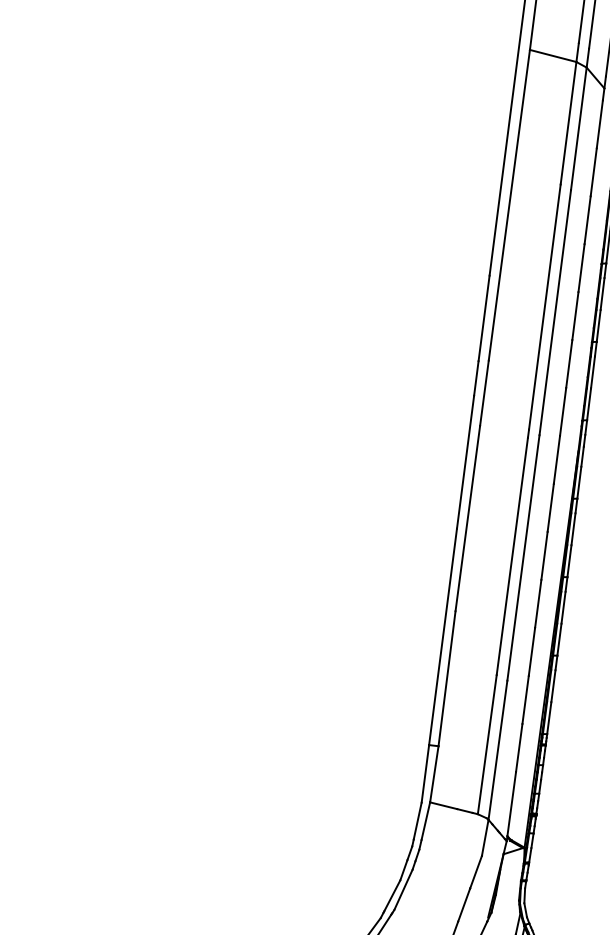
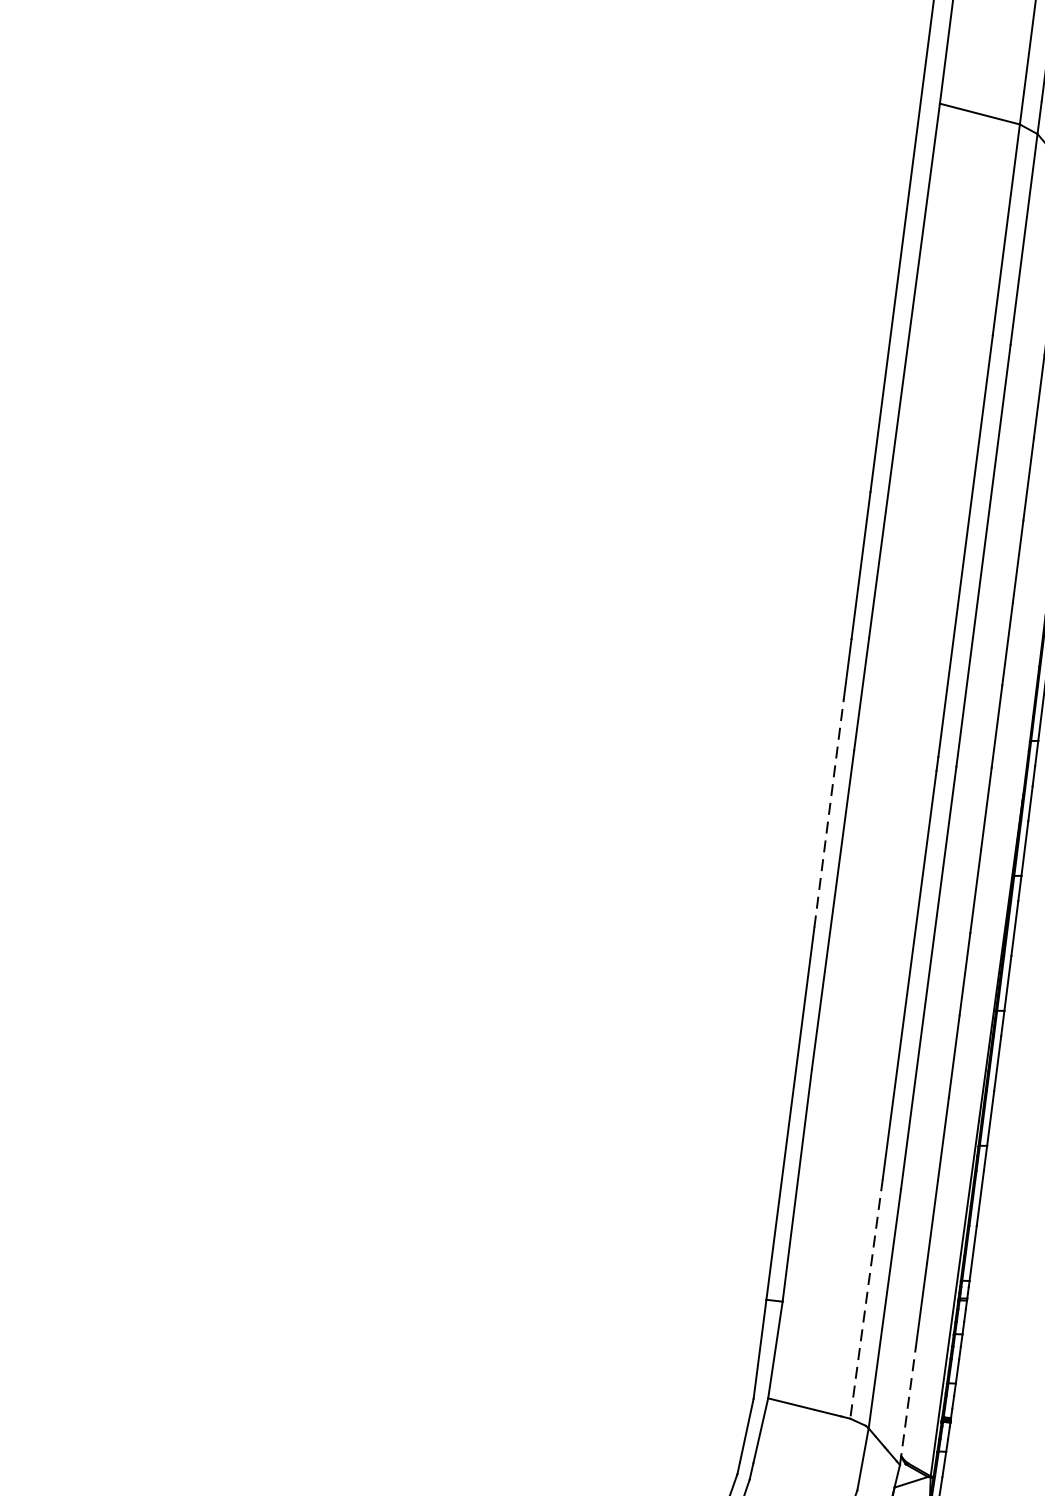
line: (465, 462) -> (829, 813), solid -> dashed
line: (487, 745) -> (866, 1300), solid -> dashed
line: (511, 806) -> (908, 1405), solid -> dashed

